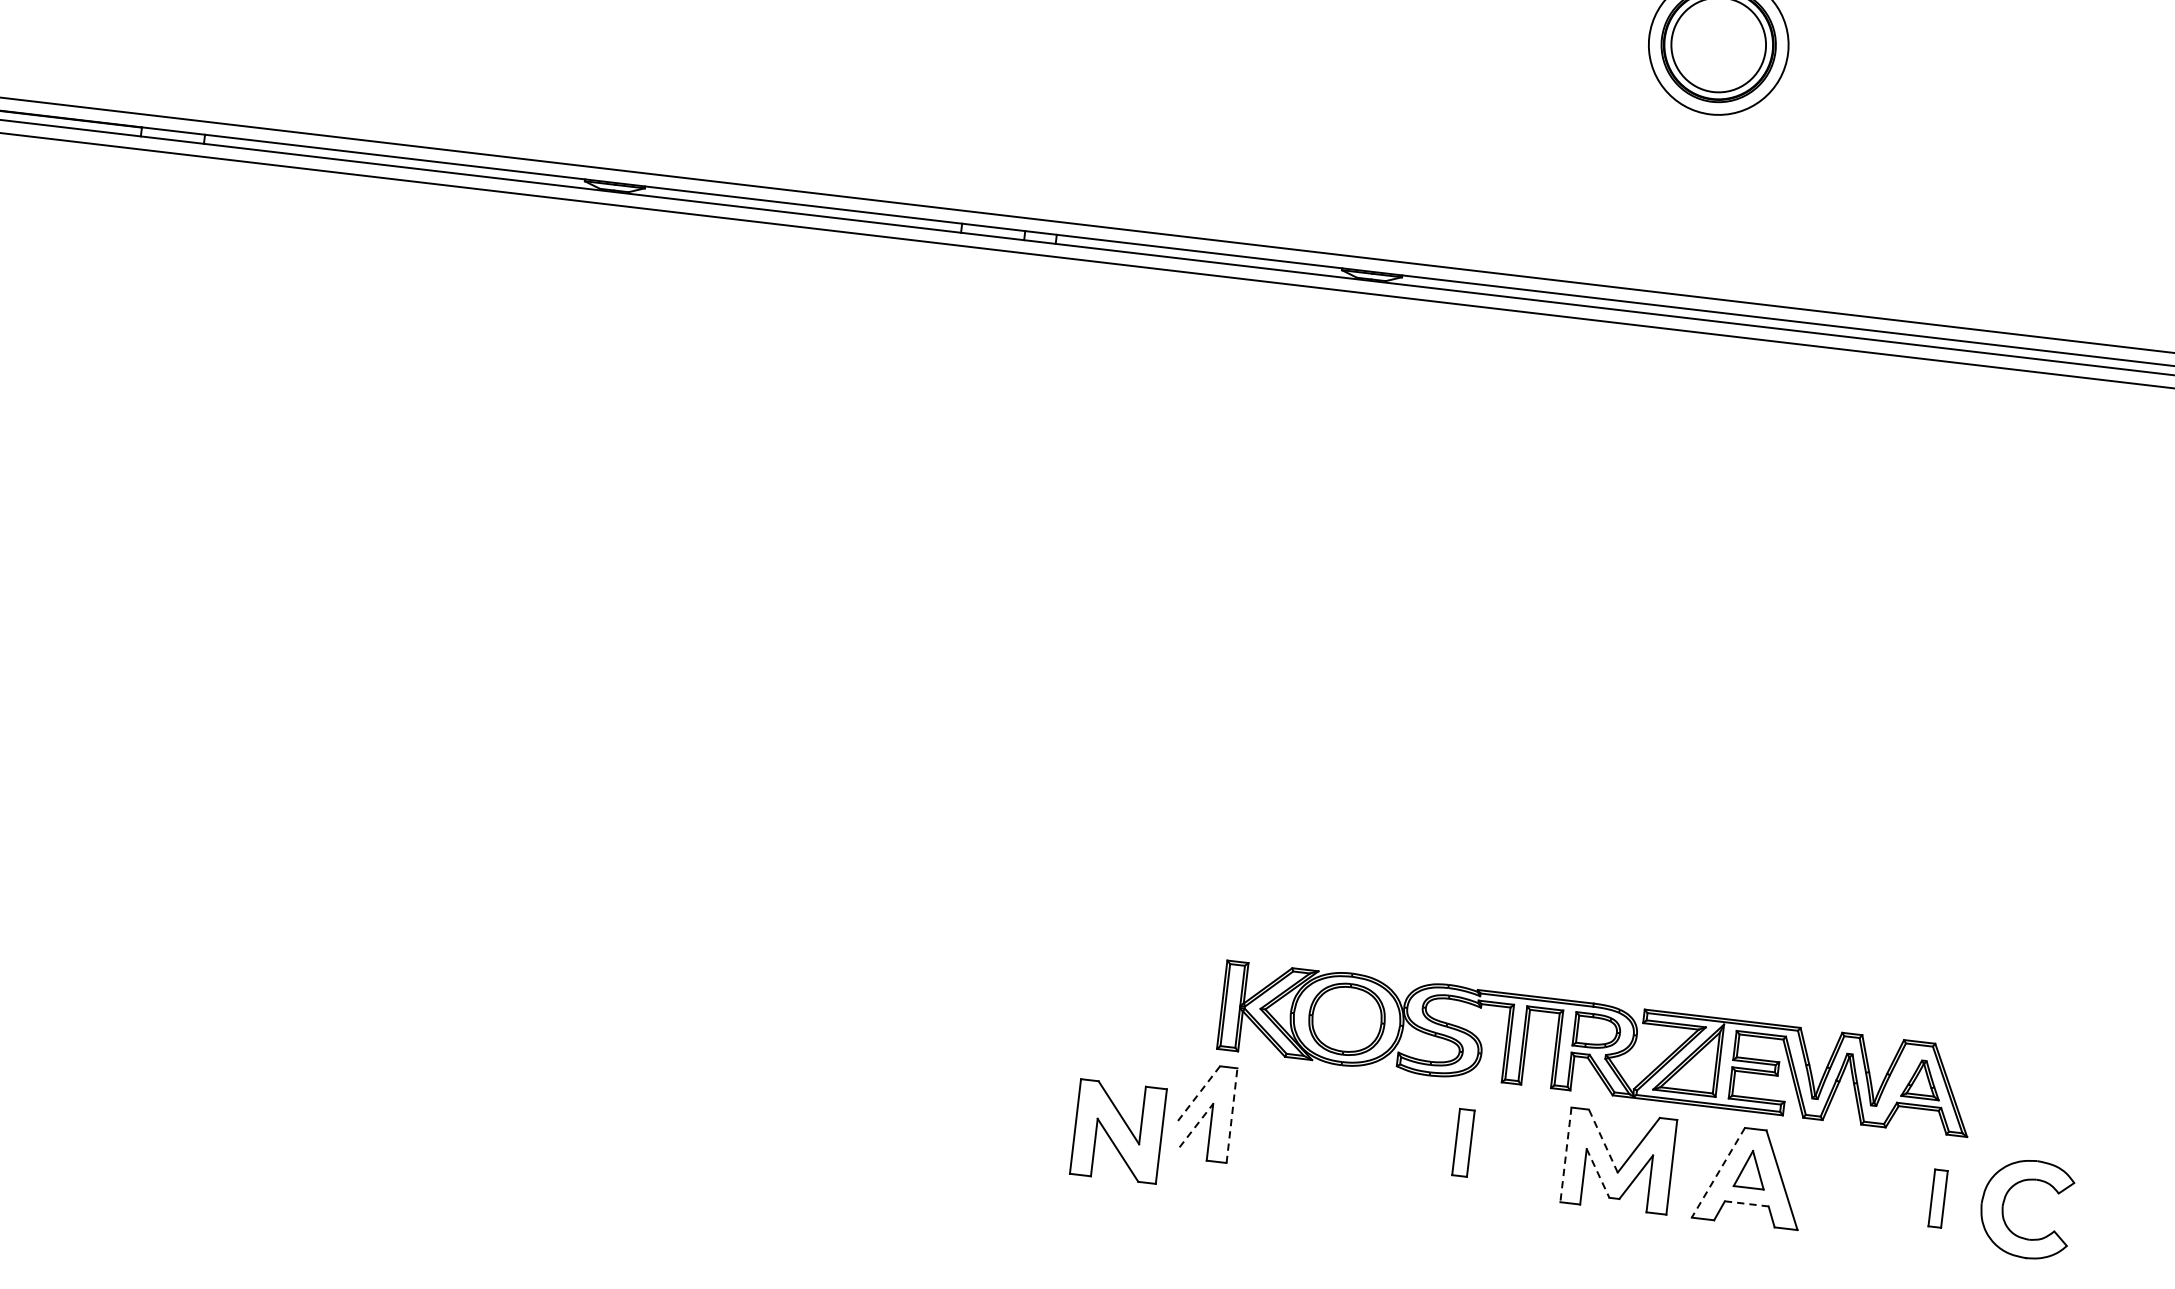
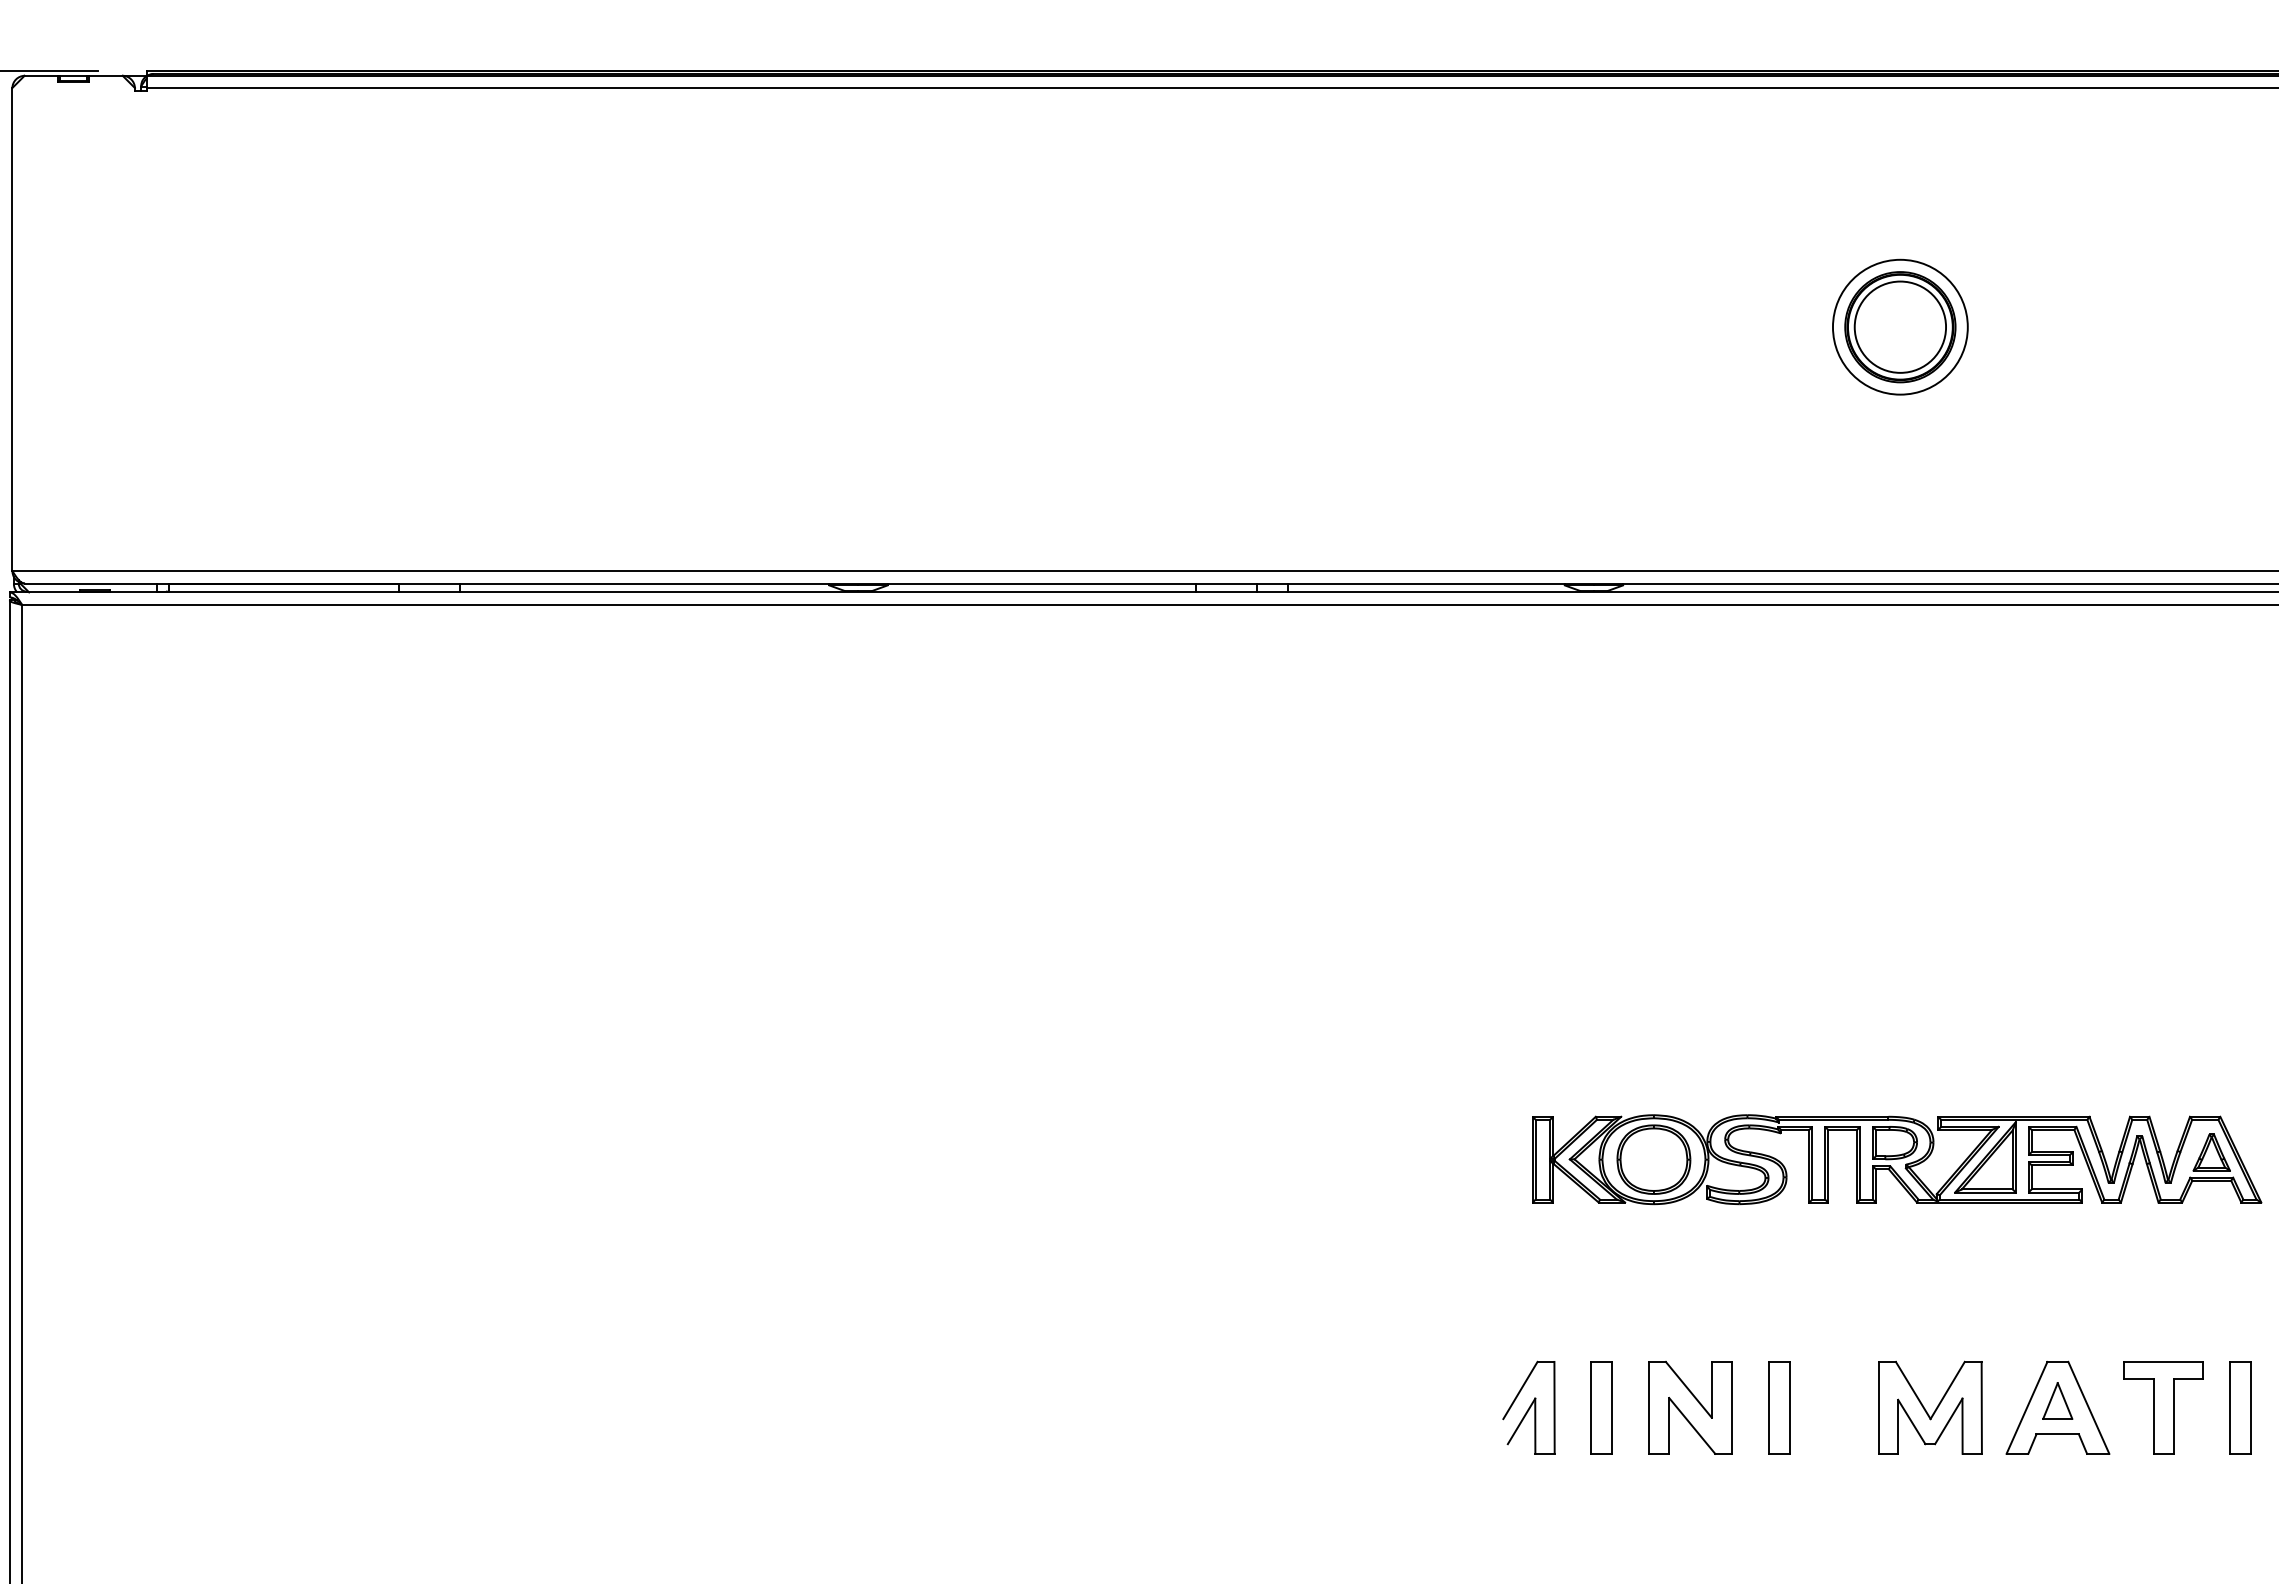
part: (1597, 1048) -> (1897, 1159), moved
line: (1199, 1093) -> (1520, 1390), dashed -> solid
line: (1232, 1115) -> (1554, 1407), dashed -> solid
part: (1280, 1120) -> (1601, 1407), added
line: (1196, 1125) -> (1521, 1421), dashed -> solid
part: (1118, 1131) -> (1690, 1407), moved
line: (1602, 1141) -> (1912, 1390), dashed -> solid
part: (1463, 1142) -> (1779, 1407), size x1.43
line: (1565, 1154) -> (1878, 1407), dashed -> solid
line: (1597, 1173) -> (1911, 1422), dashed -> solid
line: (1717, 1173) -> (2026, 1408), dashed -> solid
part: (1858, 1188) -> (2163, 1407), added
part: (1938, 1198) -> (2240, 1407), size x1.67
line: (1747, 1204) -> (2058, 1434), dashed -> solid

